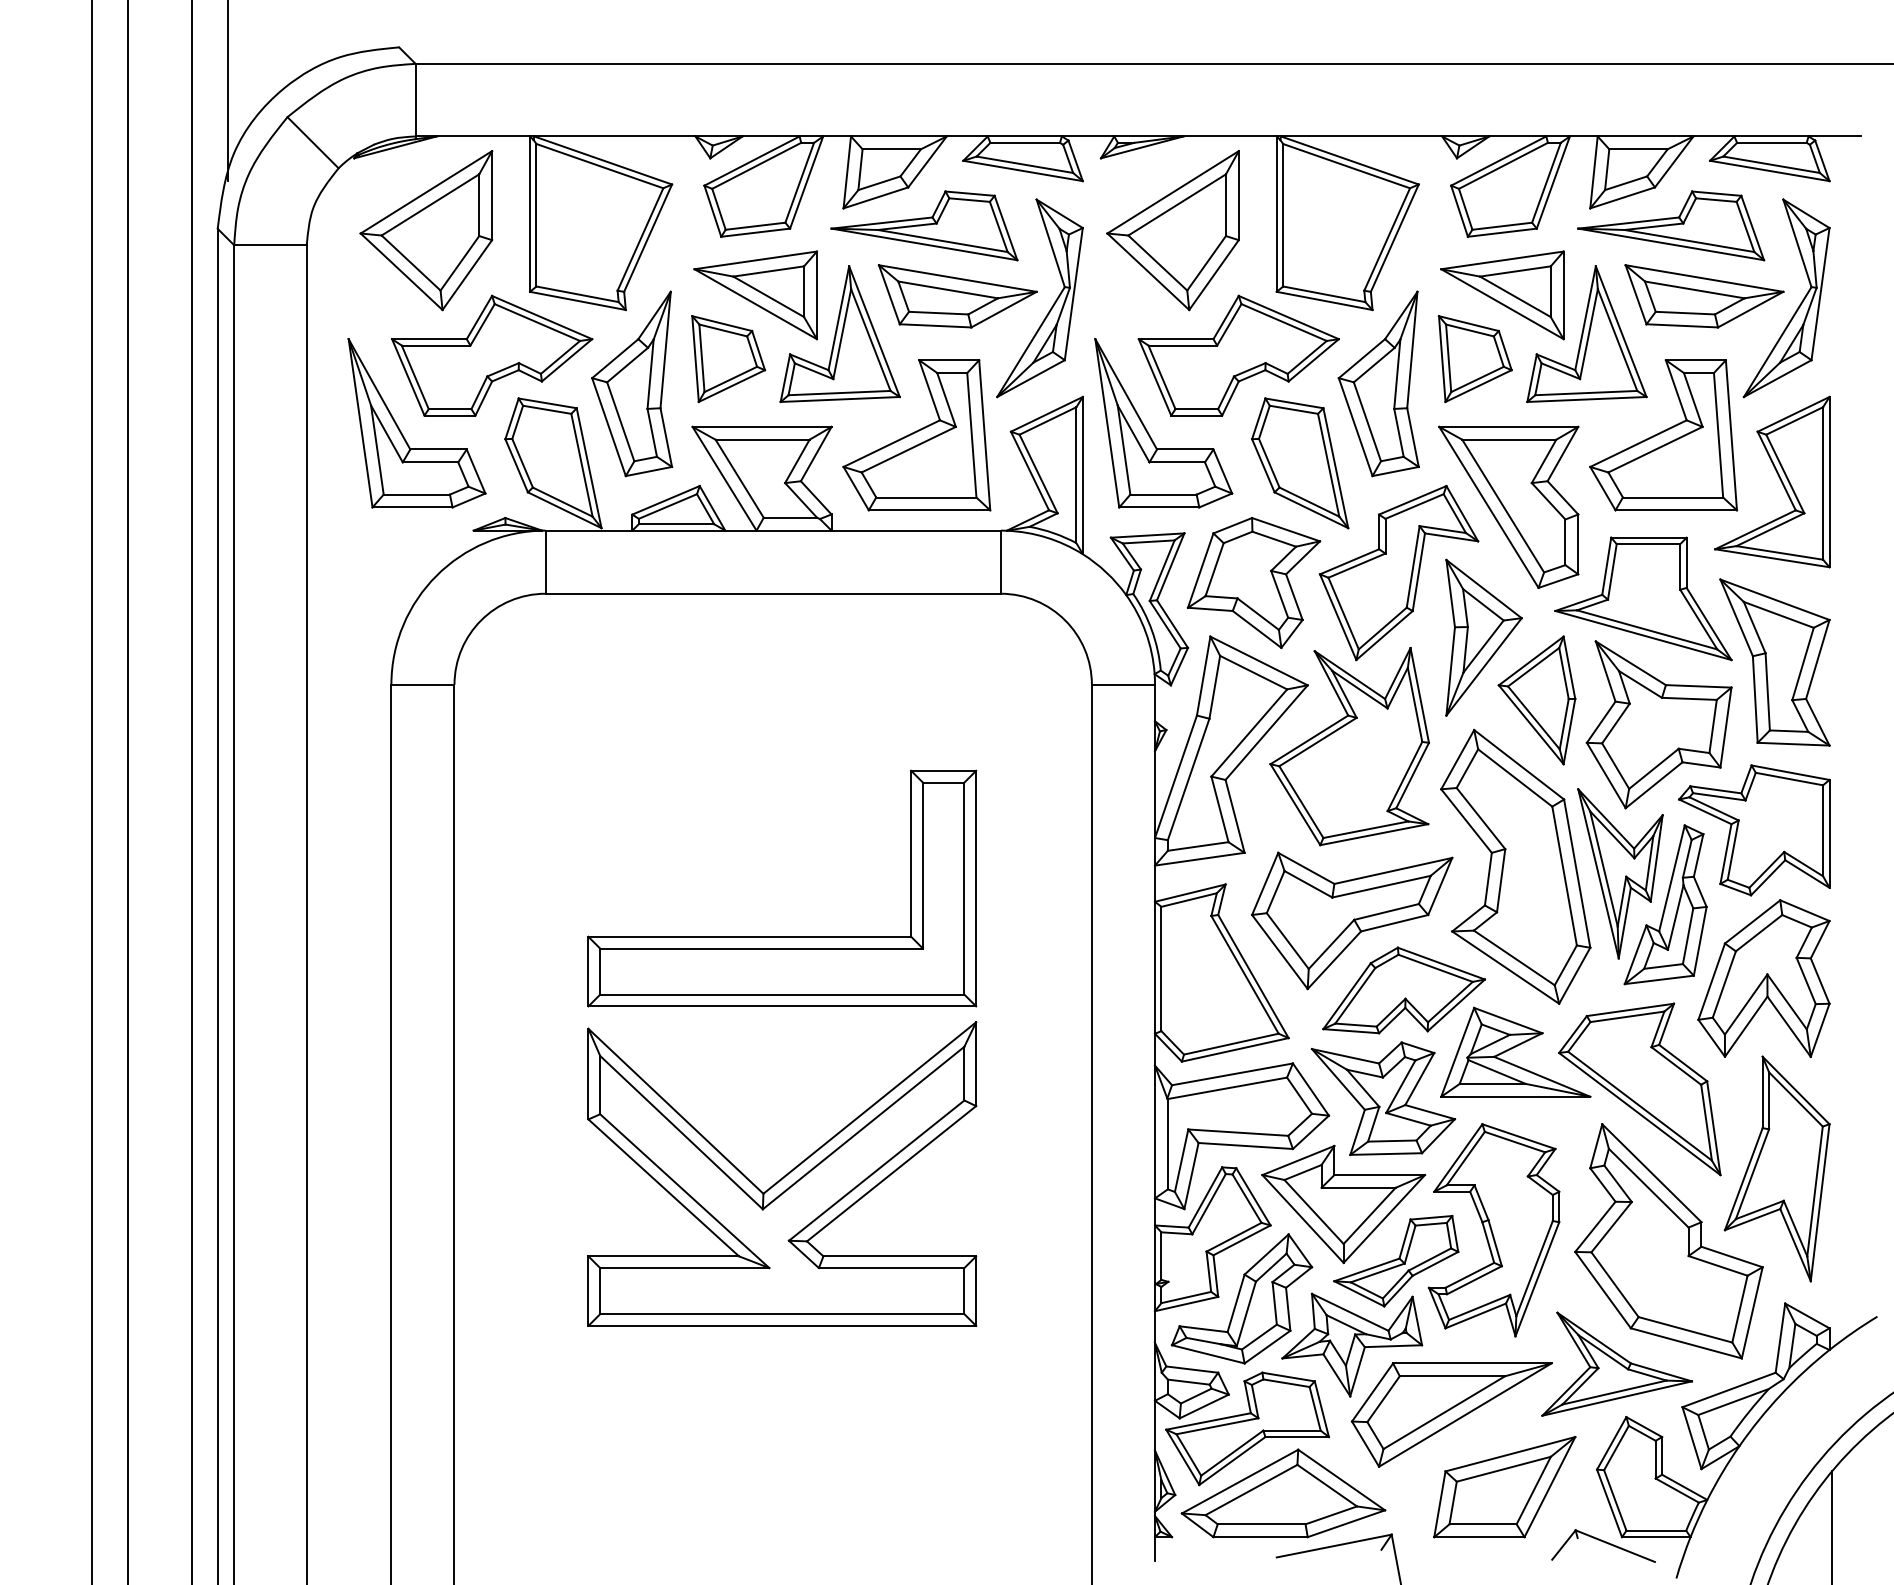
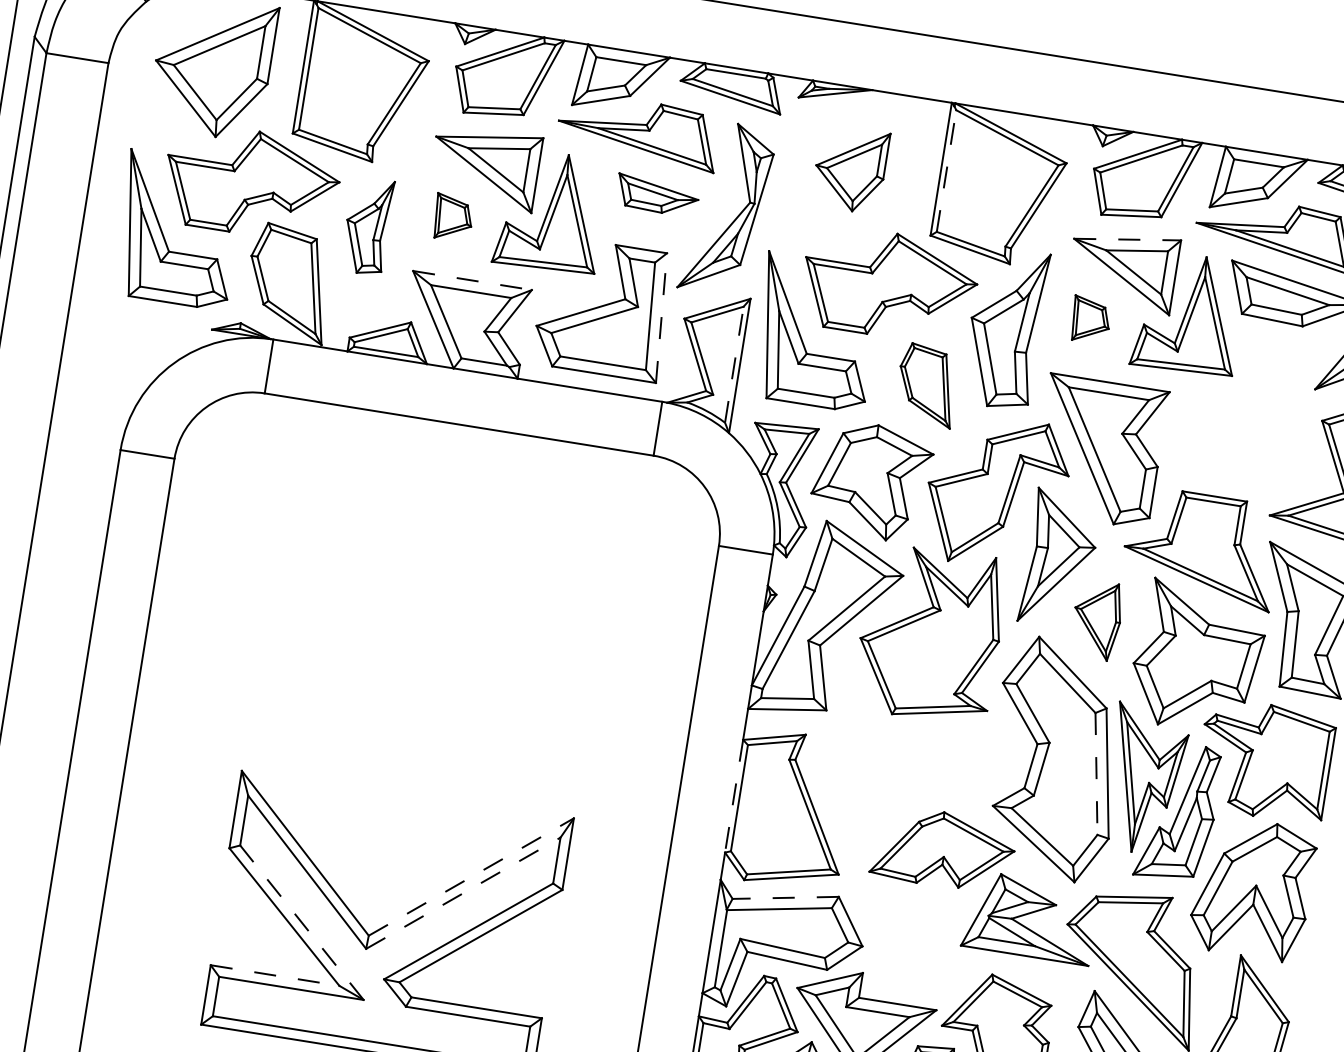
line: (1283, 214) -> (946, 170), solid -> dashed
part: (1172, 230) -> (849, 168), size x0.6
line: (1502, 260) -> (1127, 239), solid -> dashed
part: (957, 296) -> (657, 195), size x0.6
part: (728, 358) -> (453, 217), size x0.6
part: (1474, 359) -> (1090, 320), size x0.6
part: (632, 383) -> (367, 225), size x0.6
line: (762, 426) -> (472, 280), solid -> dashed
line: (984, 434) -> (661, 317), solid -> dashed
part: (1663, 435) -> (1241, 411), removed
part: (1300, 463) -> (927, 385), size x0.7
line: (1076, 475) -> (734, 365), solid -> dashed
part: (1536, 700) -> (1096, 620), size x0.7
line: (1564, 876) -> (1096, 774), solid -> dashed
part: (1352, 920) -> (909, 782), removed
part: (782, 936) -> (420, 718), removed
line: (1155, 967) -> (734, 796), solid -> dashed
line: (1231, 1074) -> (784, 897), solid -> dashed
part: (1383, 1098) -> (911, 939), removed
line: (869, 1108) -> (471, 877), solid -> dashed
line: (864, 1127) -> (464, 892), solid -> dashed
line: (684, 1190) -> (301, 922), solid -> dashed
line: (664, 1256) -> (275, 975), solid -> dashed

